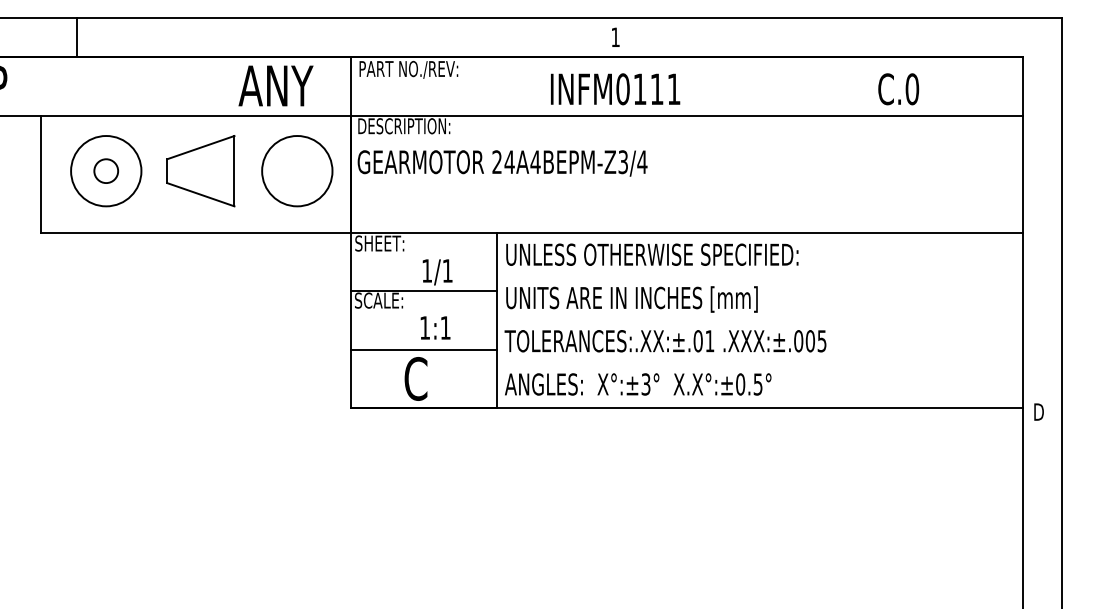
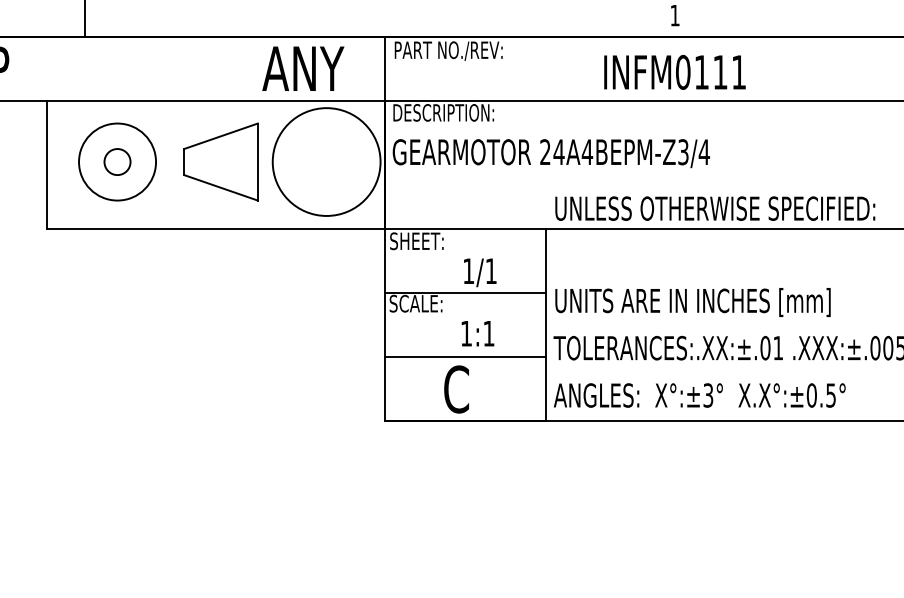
circle: (297, 171) -> (326, 162), size x1.4
text: (652, 254) -> (715, 208), moved

